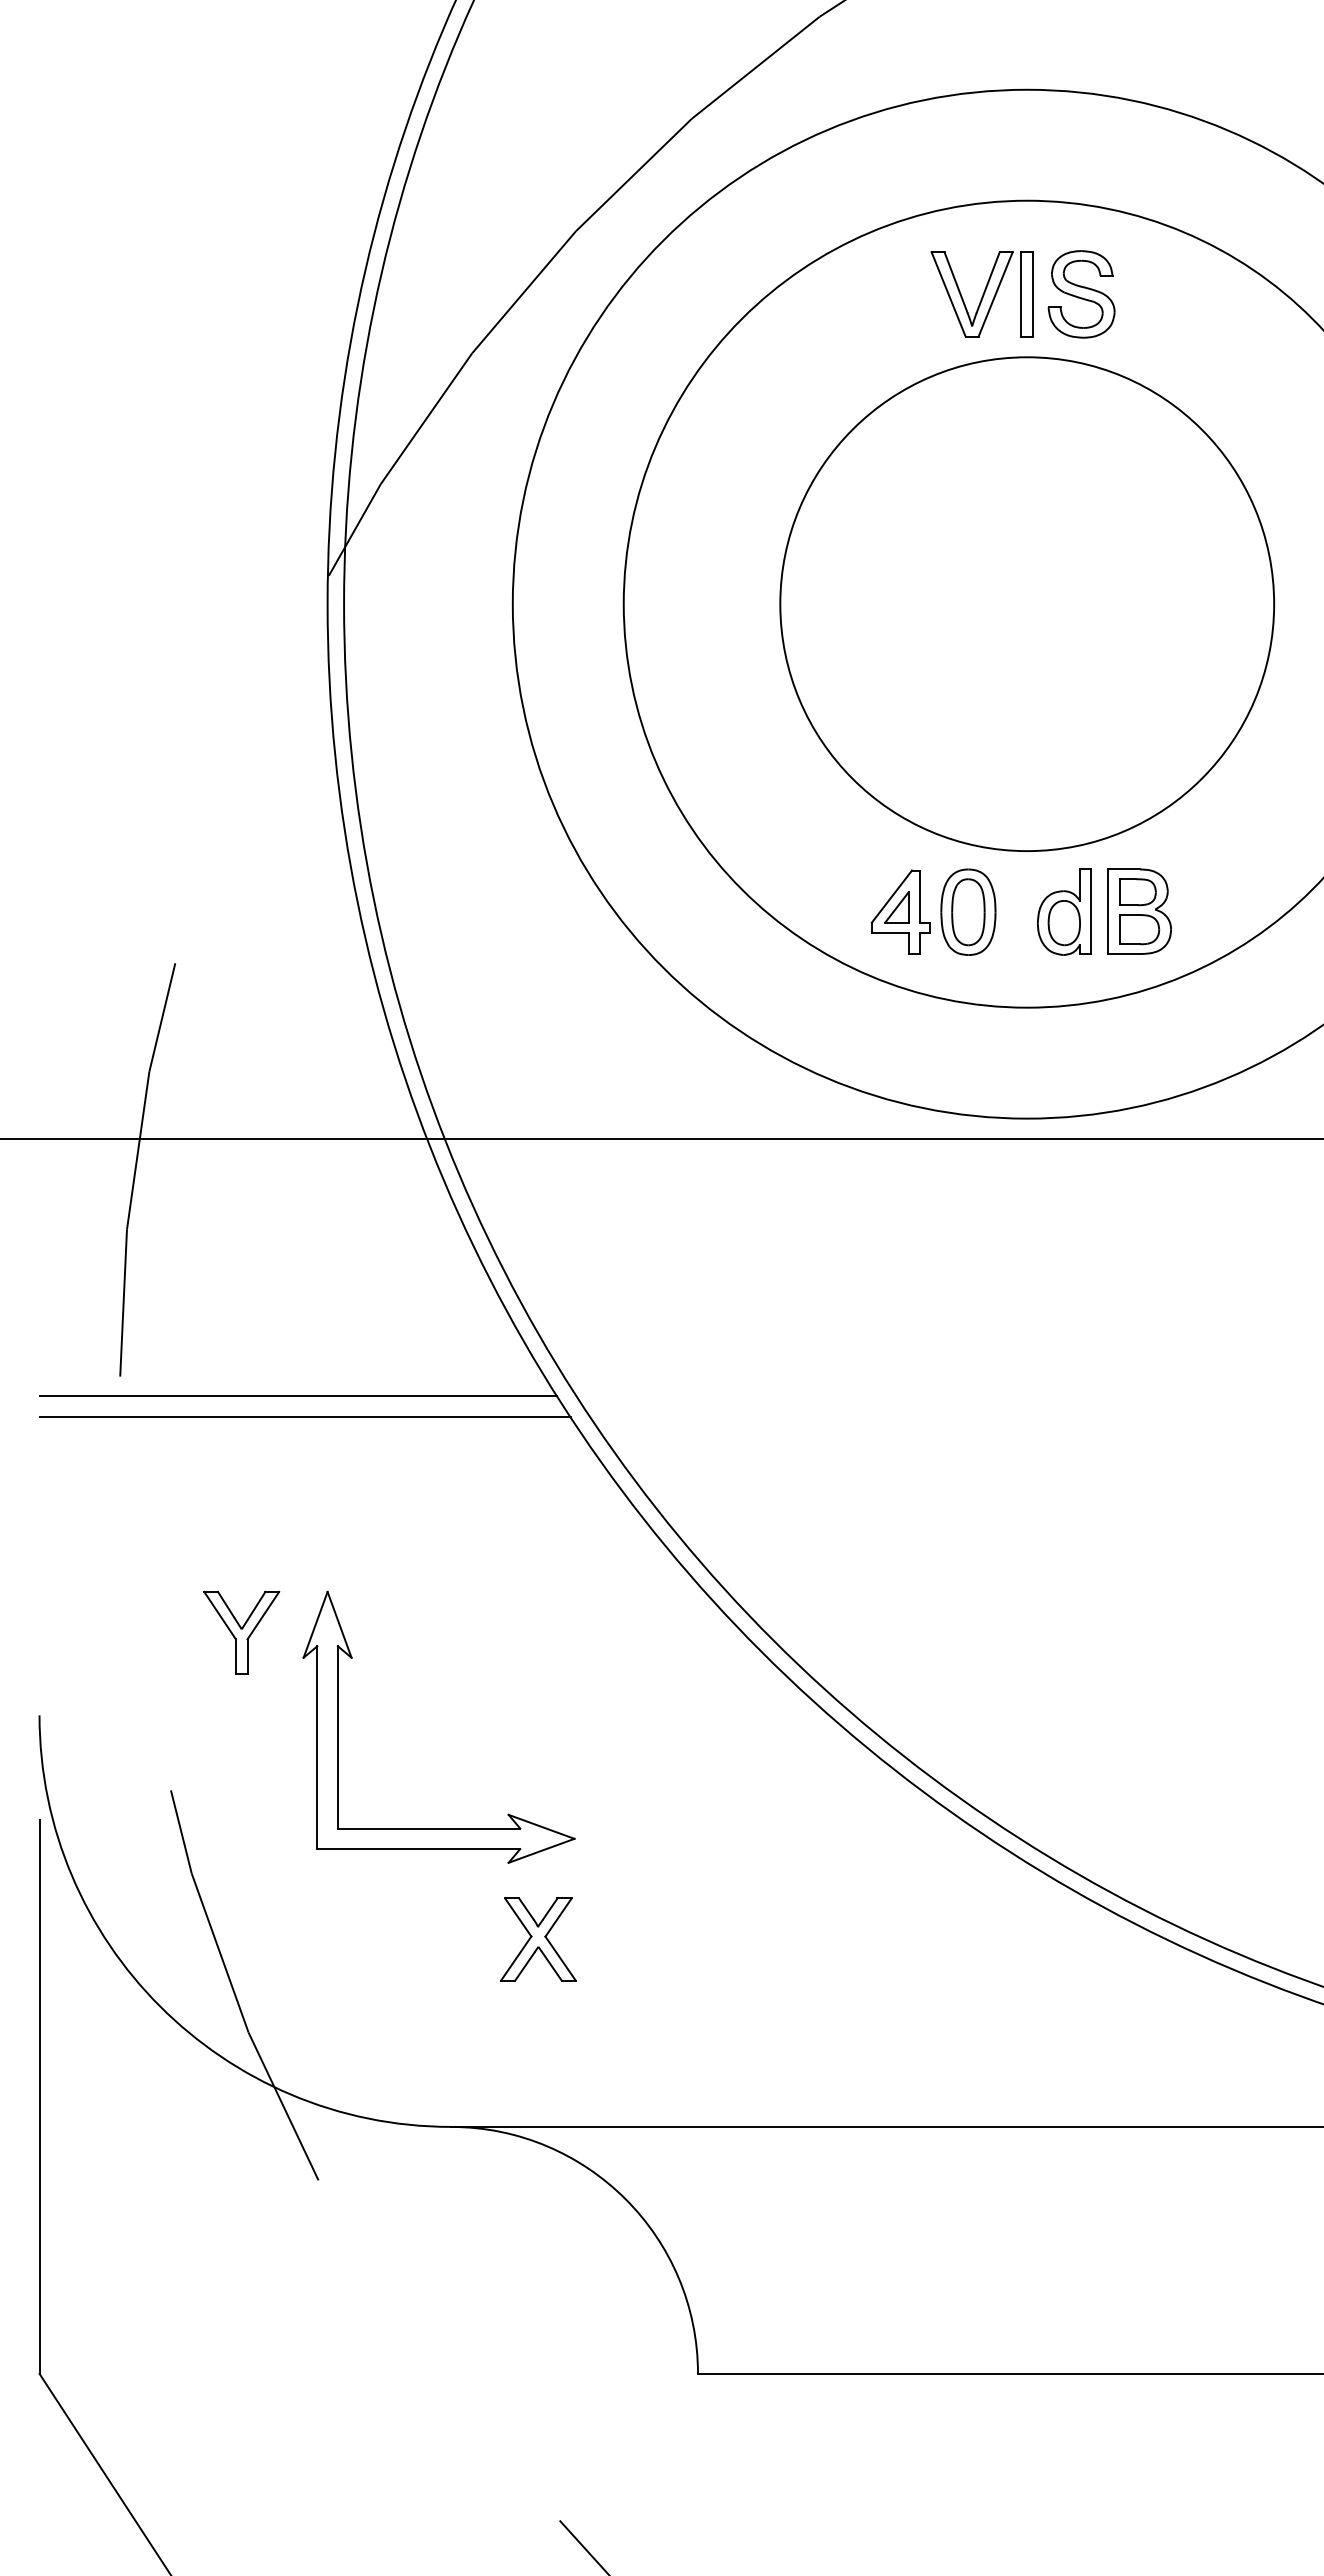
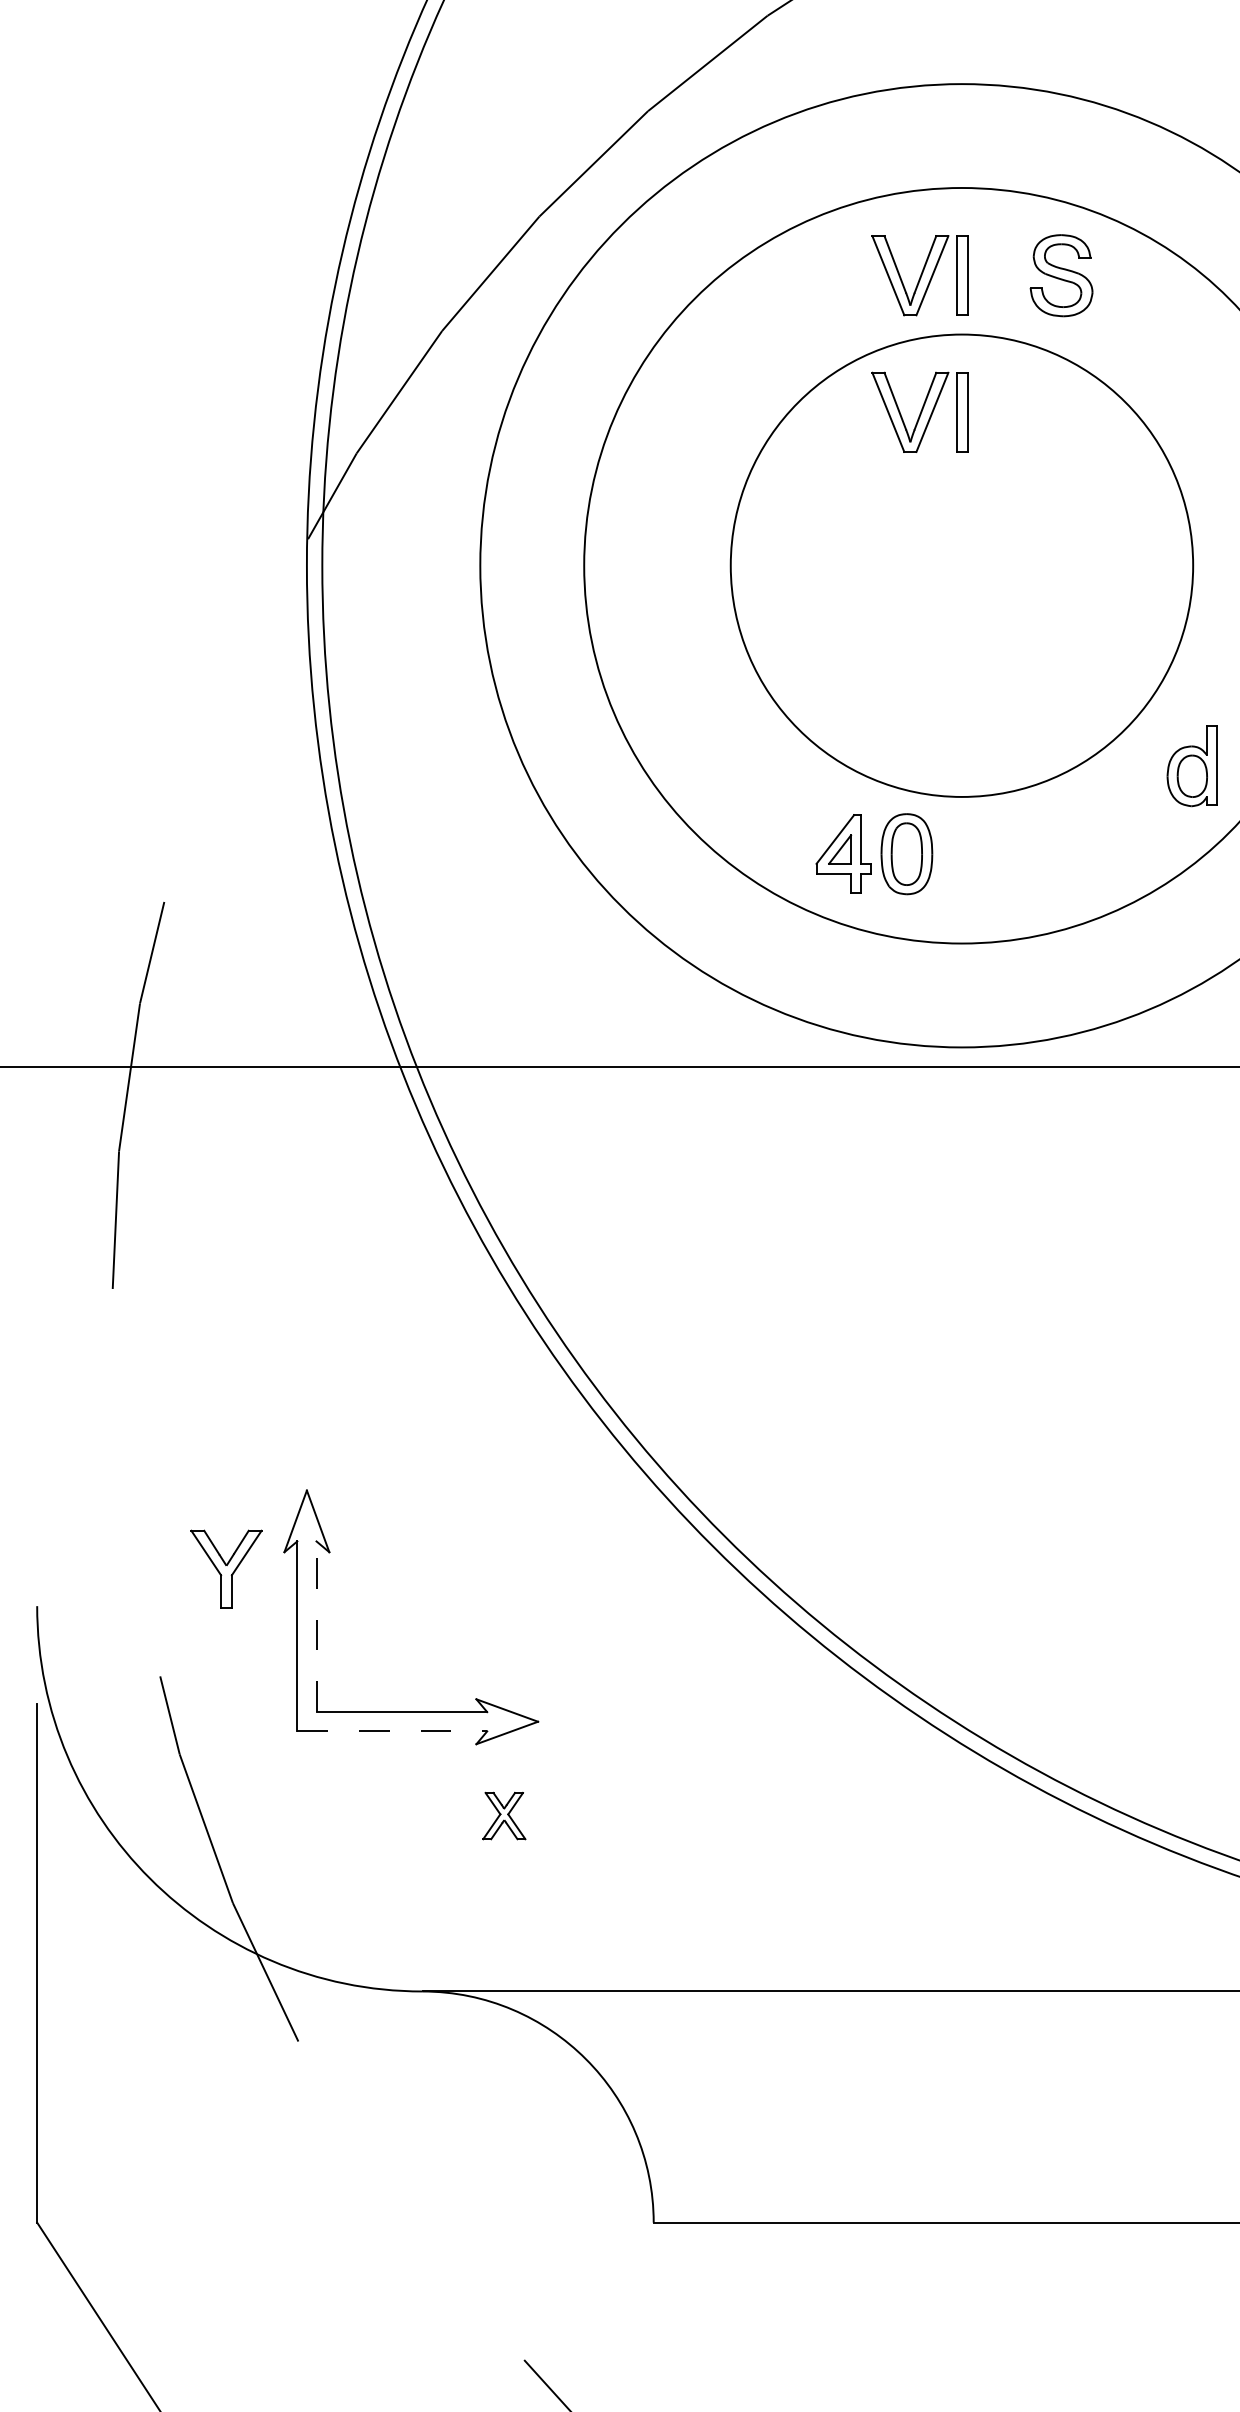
part: (1081, 294) -> (1061, 275), moved
part: (981, 440) -> (919, 412), added
part: (1064, 911) -> (1192, 765), moved
part: (1139, 911) -> (1067, 853), removed
line: (298, 1396) -> (279, 1307), removed
line: (304, 1416) -> (285, 1326), removed
part: (241, 1632) -> (226, 1568), moved
line: (337, 1736) -> (316, 1625), solid -> dashed
line: (419, 1849) -> (392, 1731), solid -> dashed
part: (538, 1939) -> (504, 1815), size x0.6

